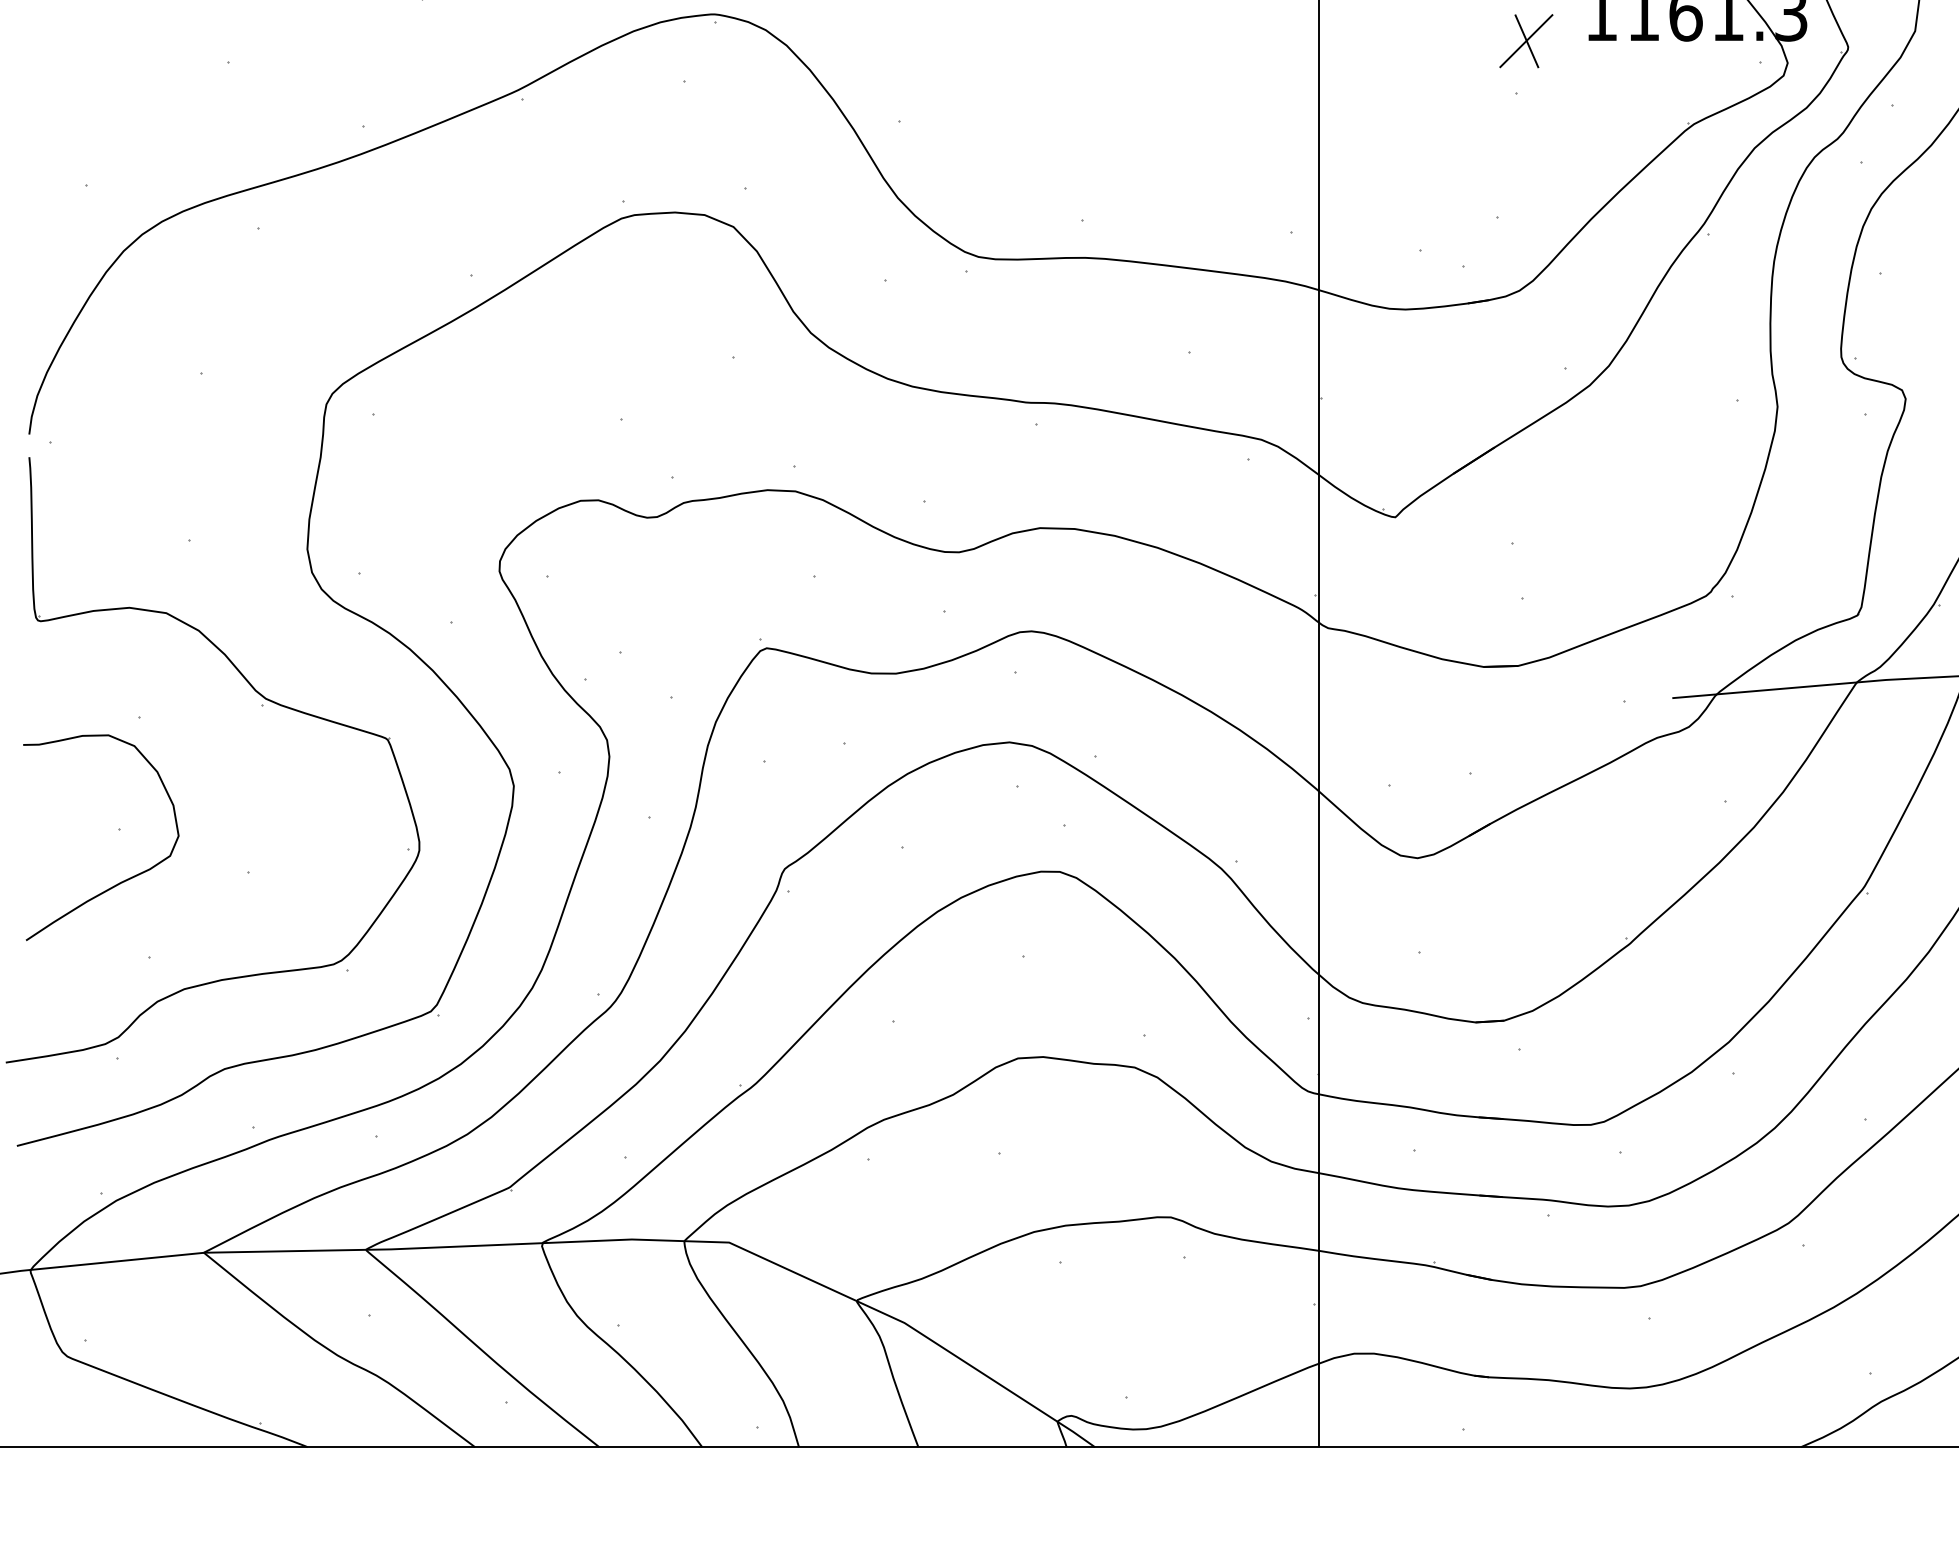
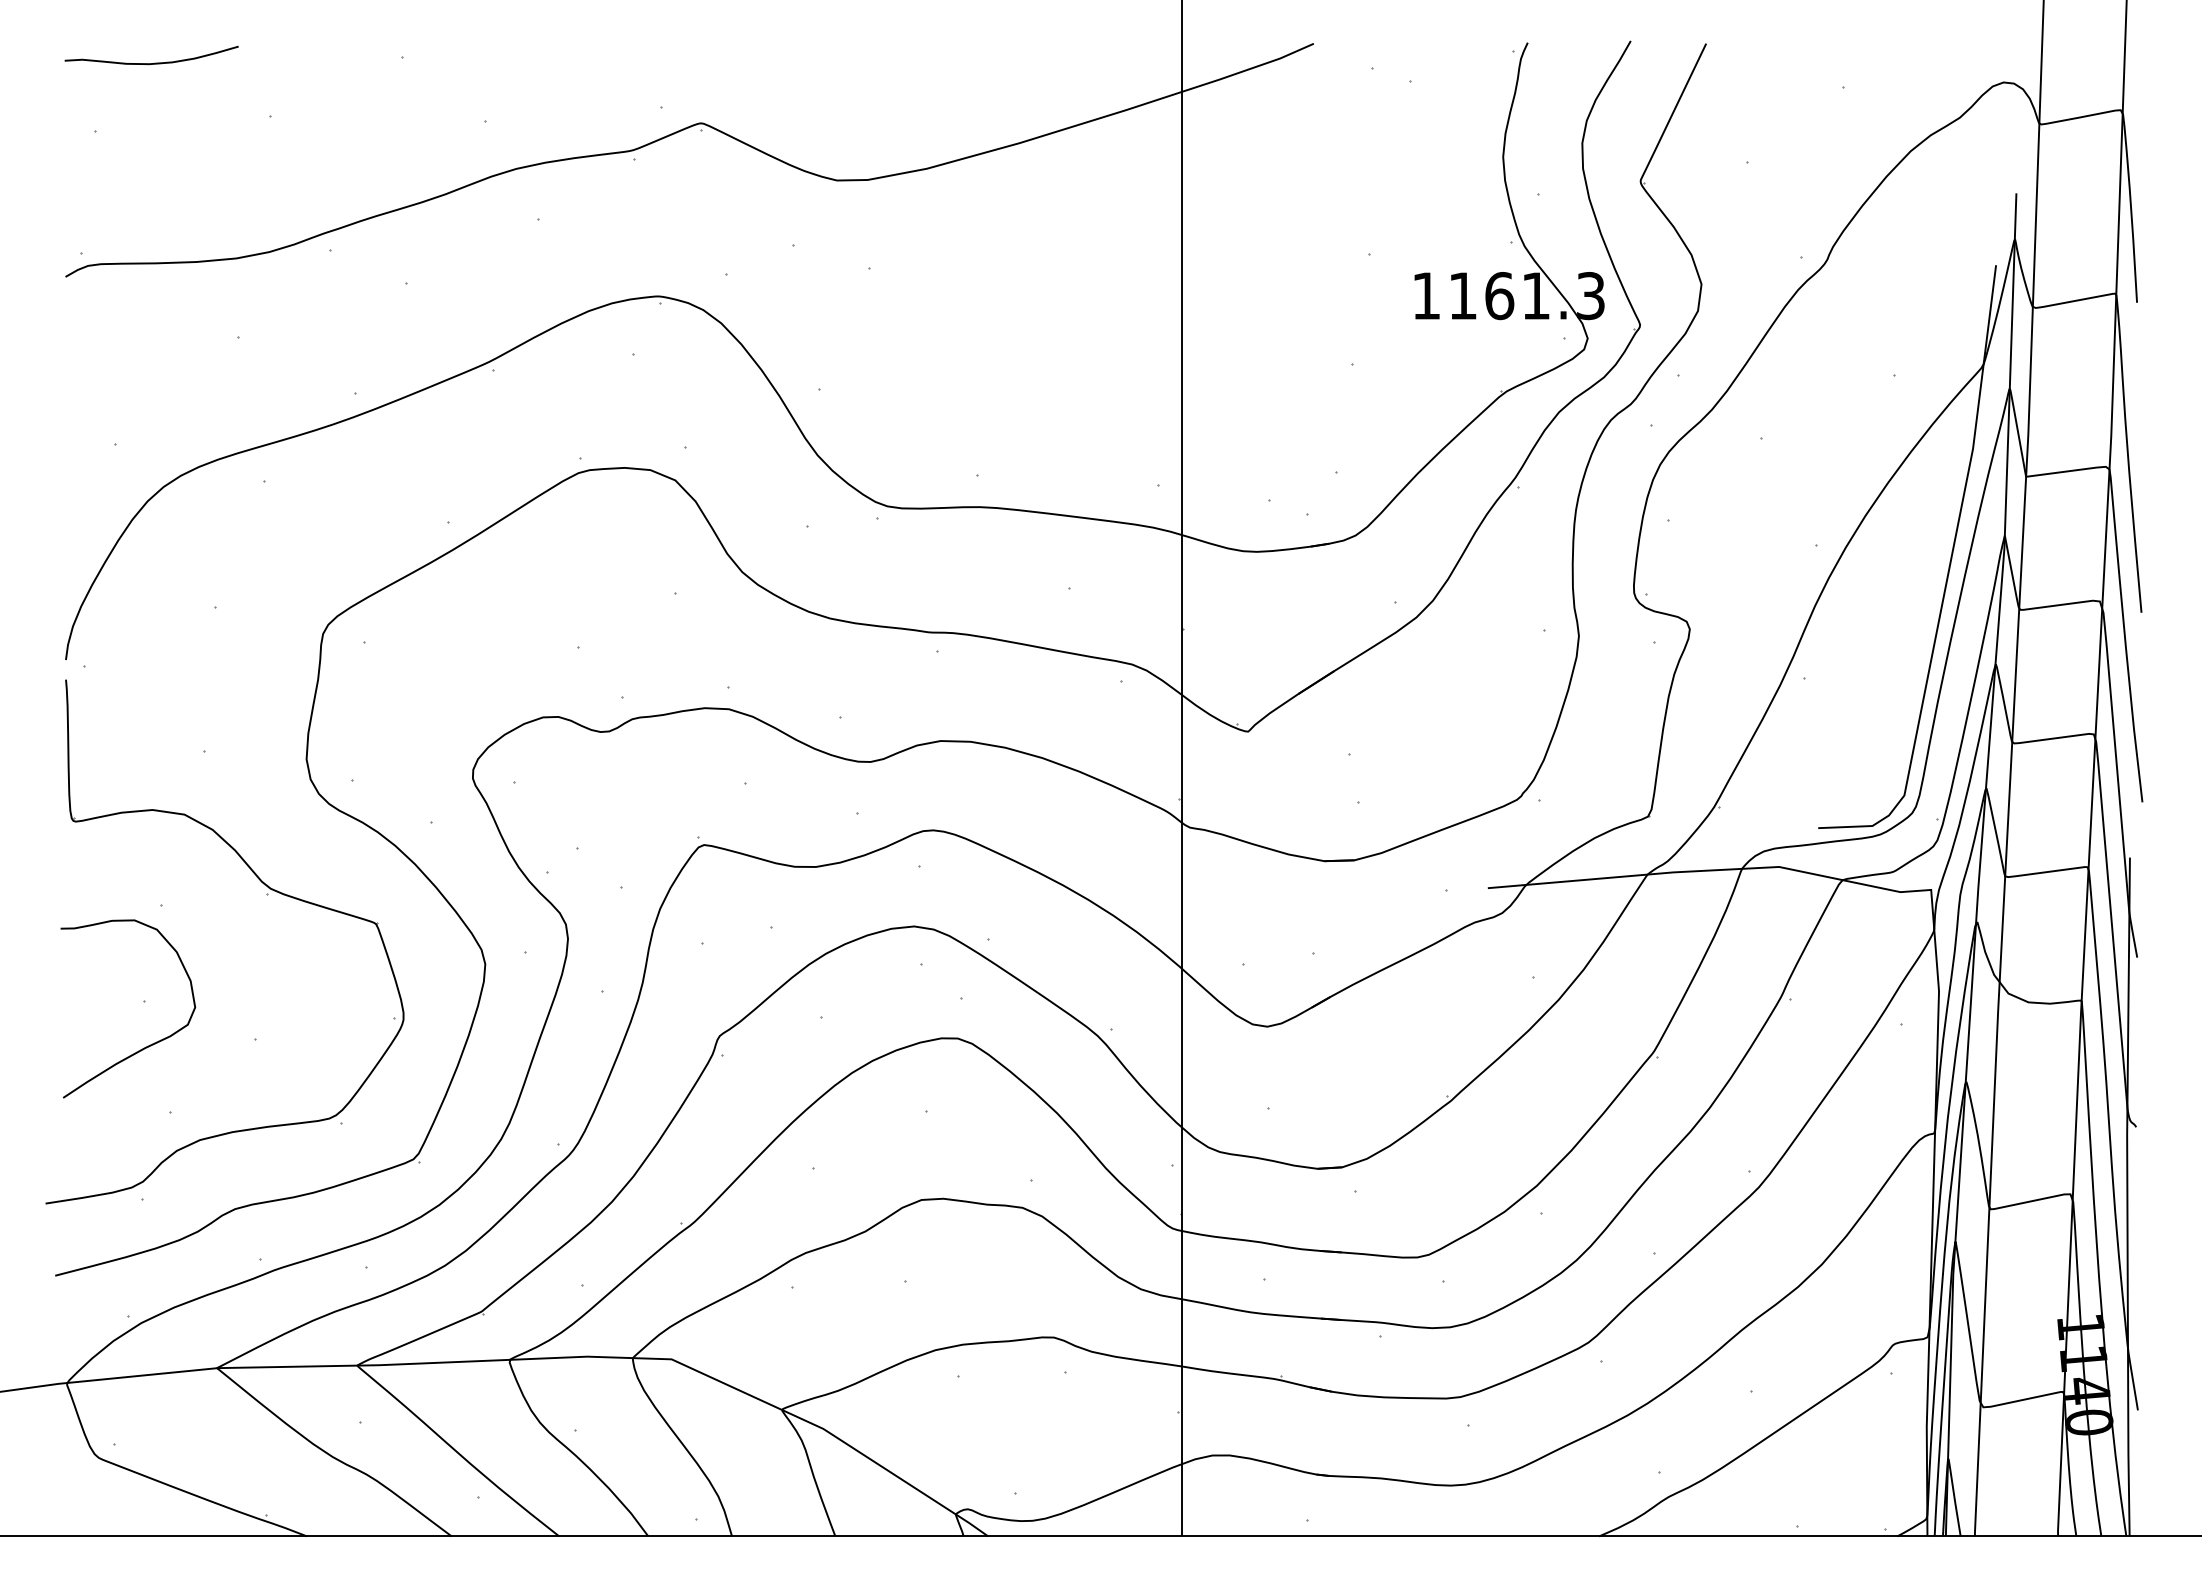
part: (1526, 41) -> (1361, 319), removed

